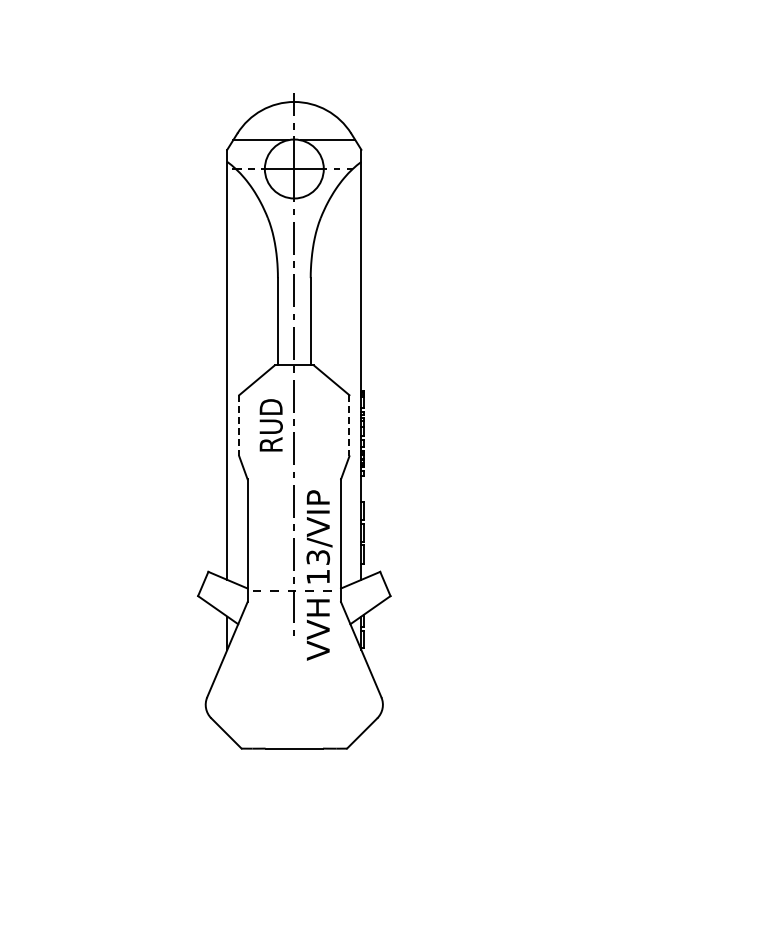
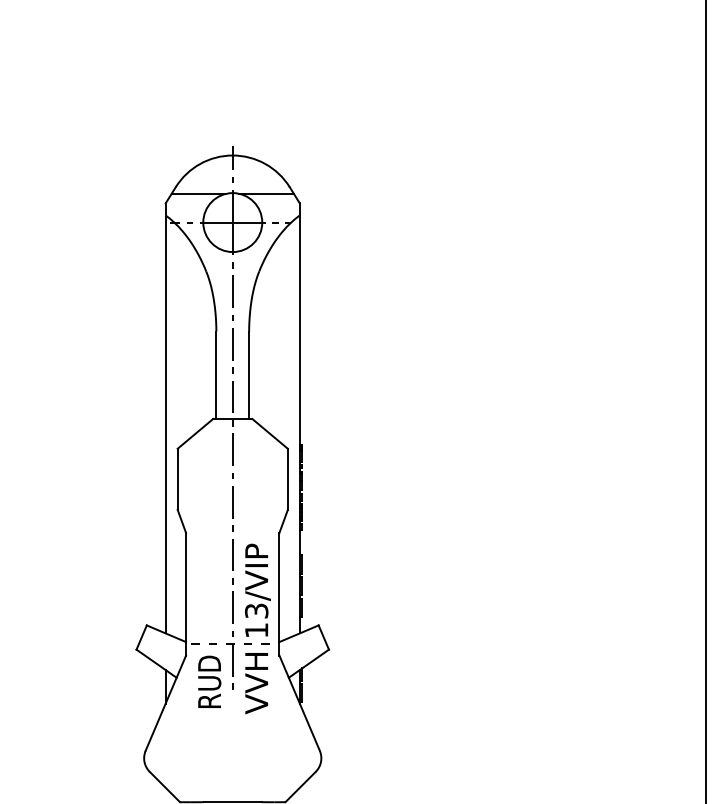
line: (239, 425) -> (177, 479), dashed -> solid
text: (270, 425) -> (208, 682), moved
line: (349, 425) -> (287, 479), dashed -> solid

